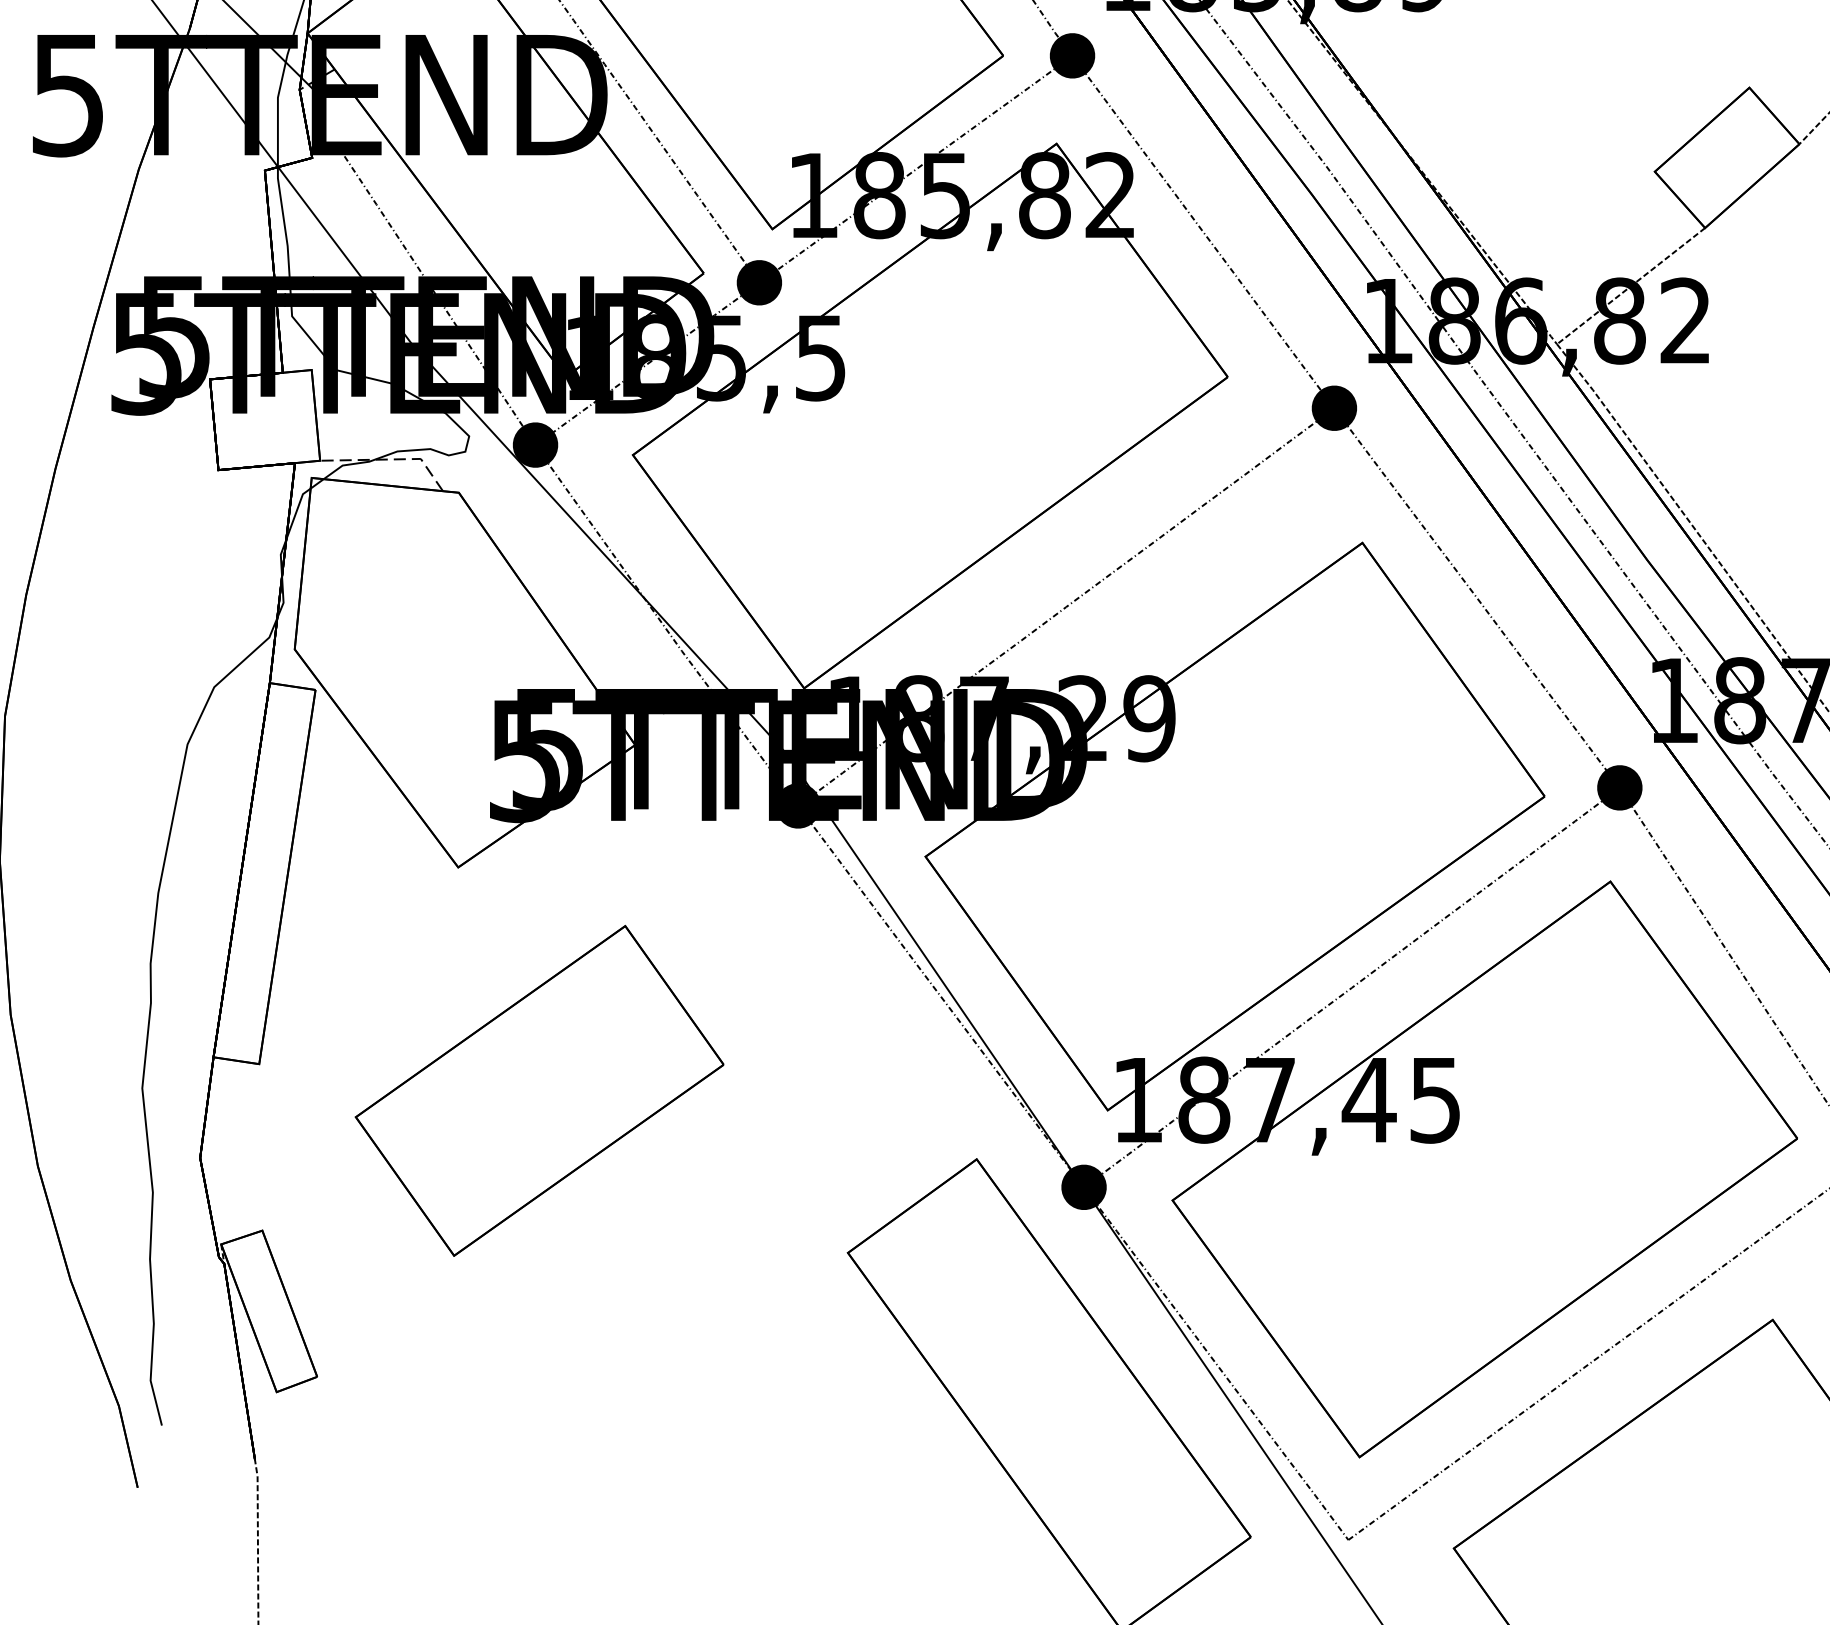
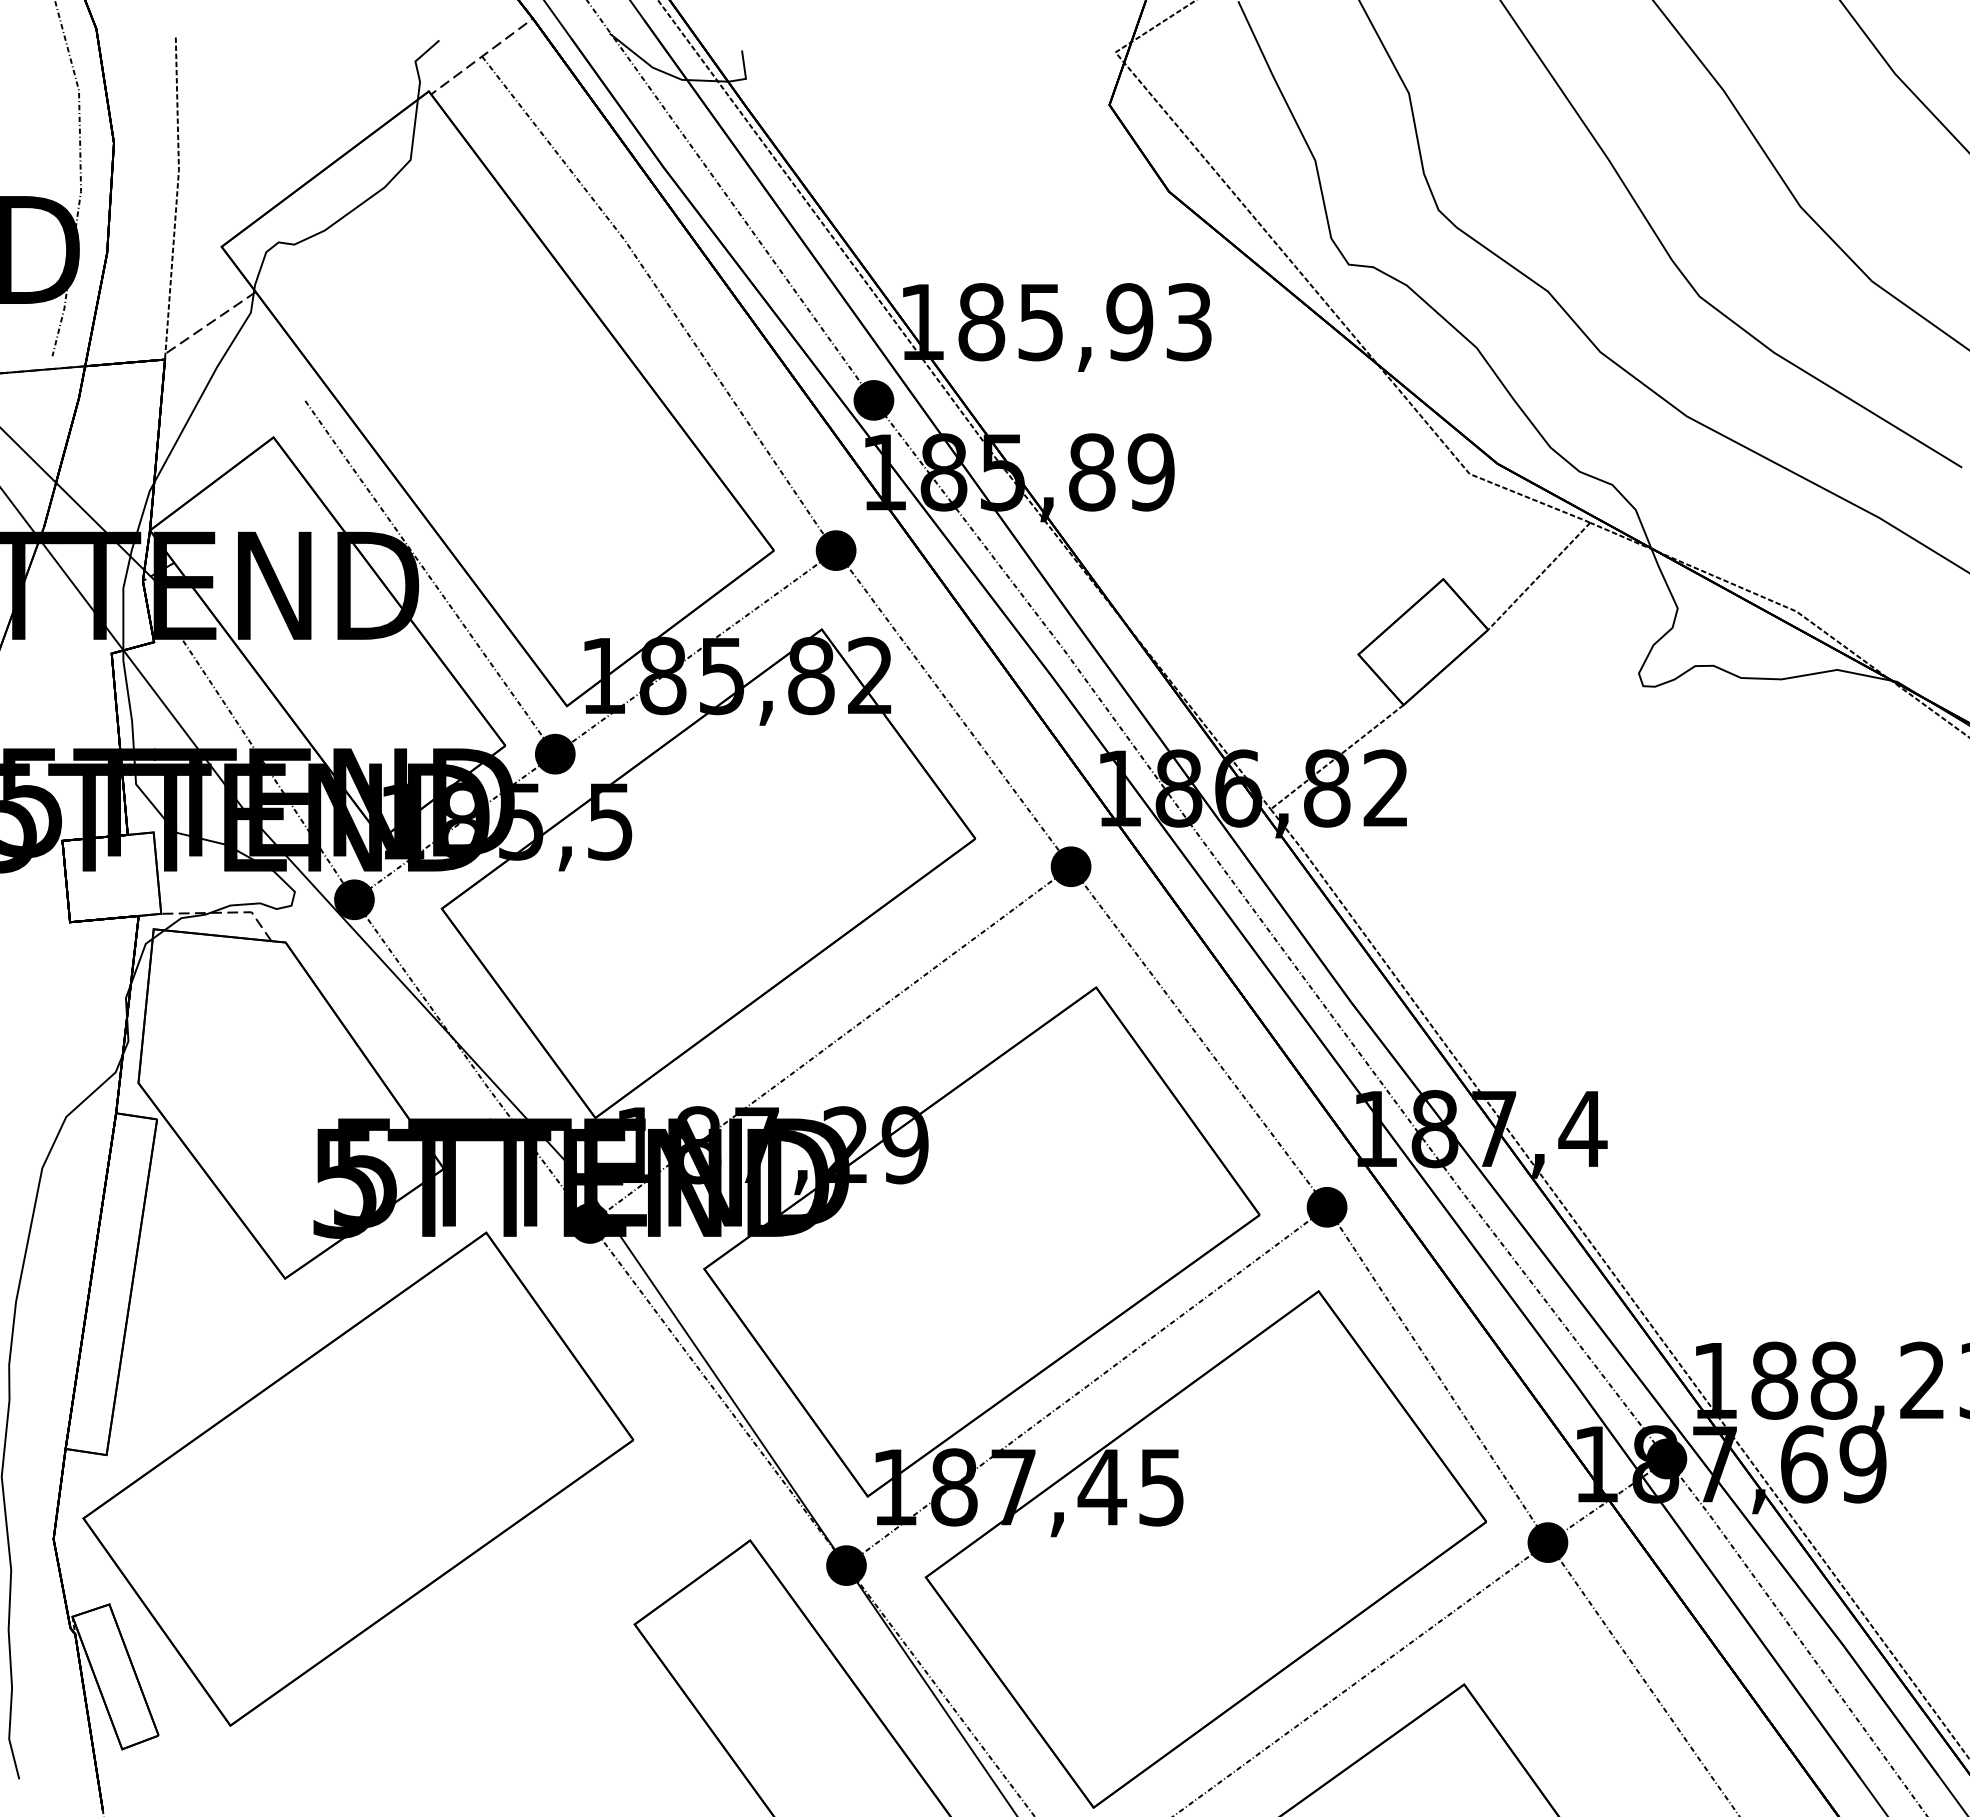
part: (538, 1090) -> (357, 1478), size x1.67

